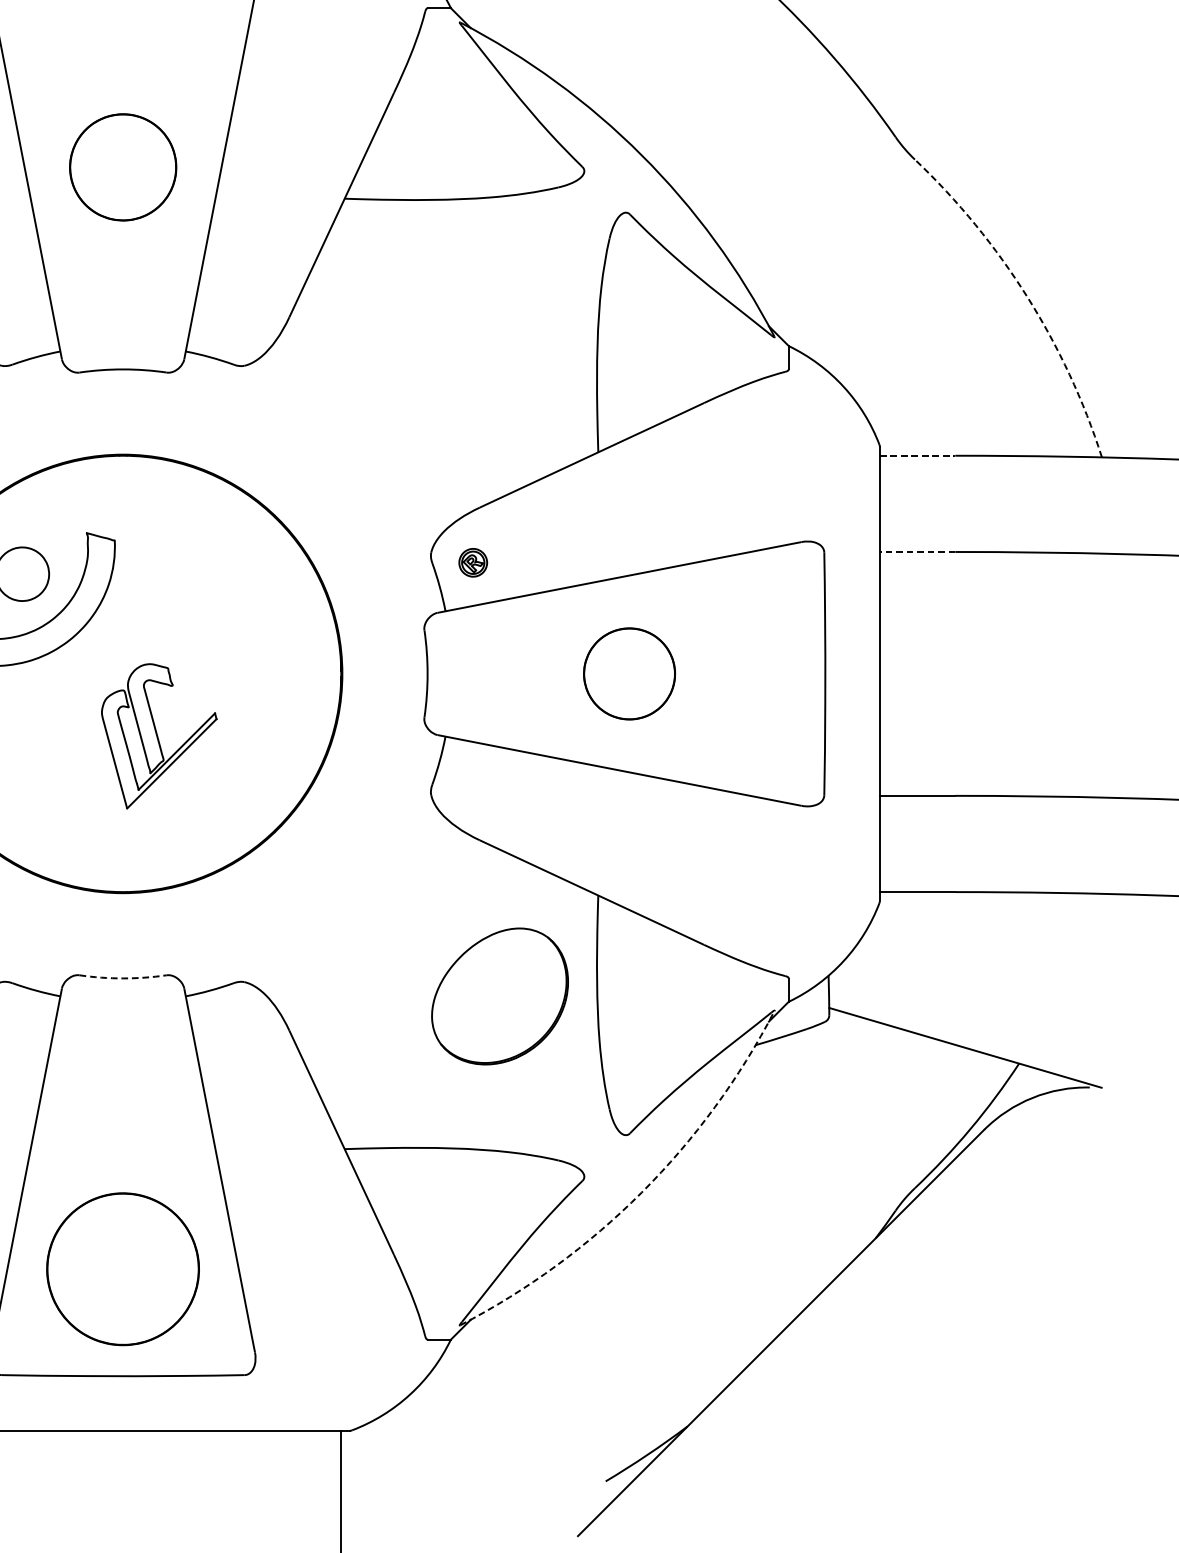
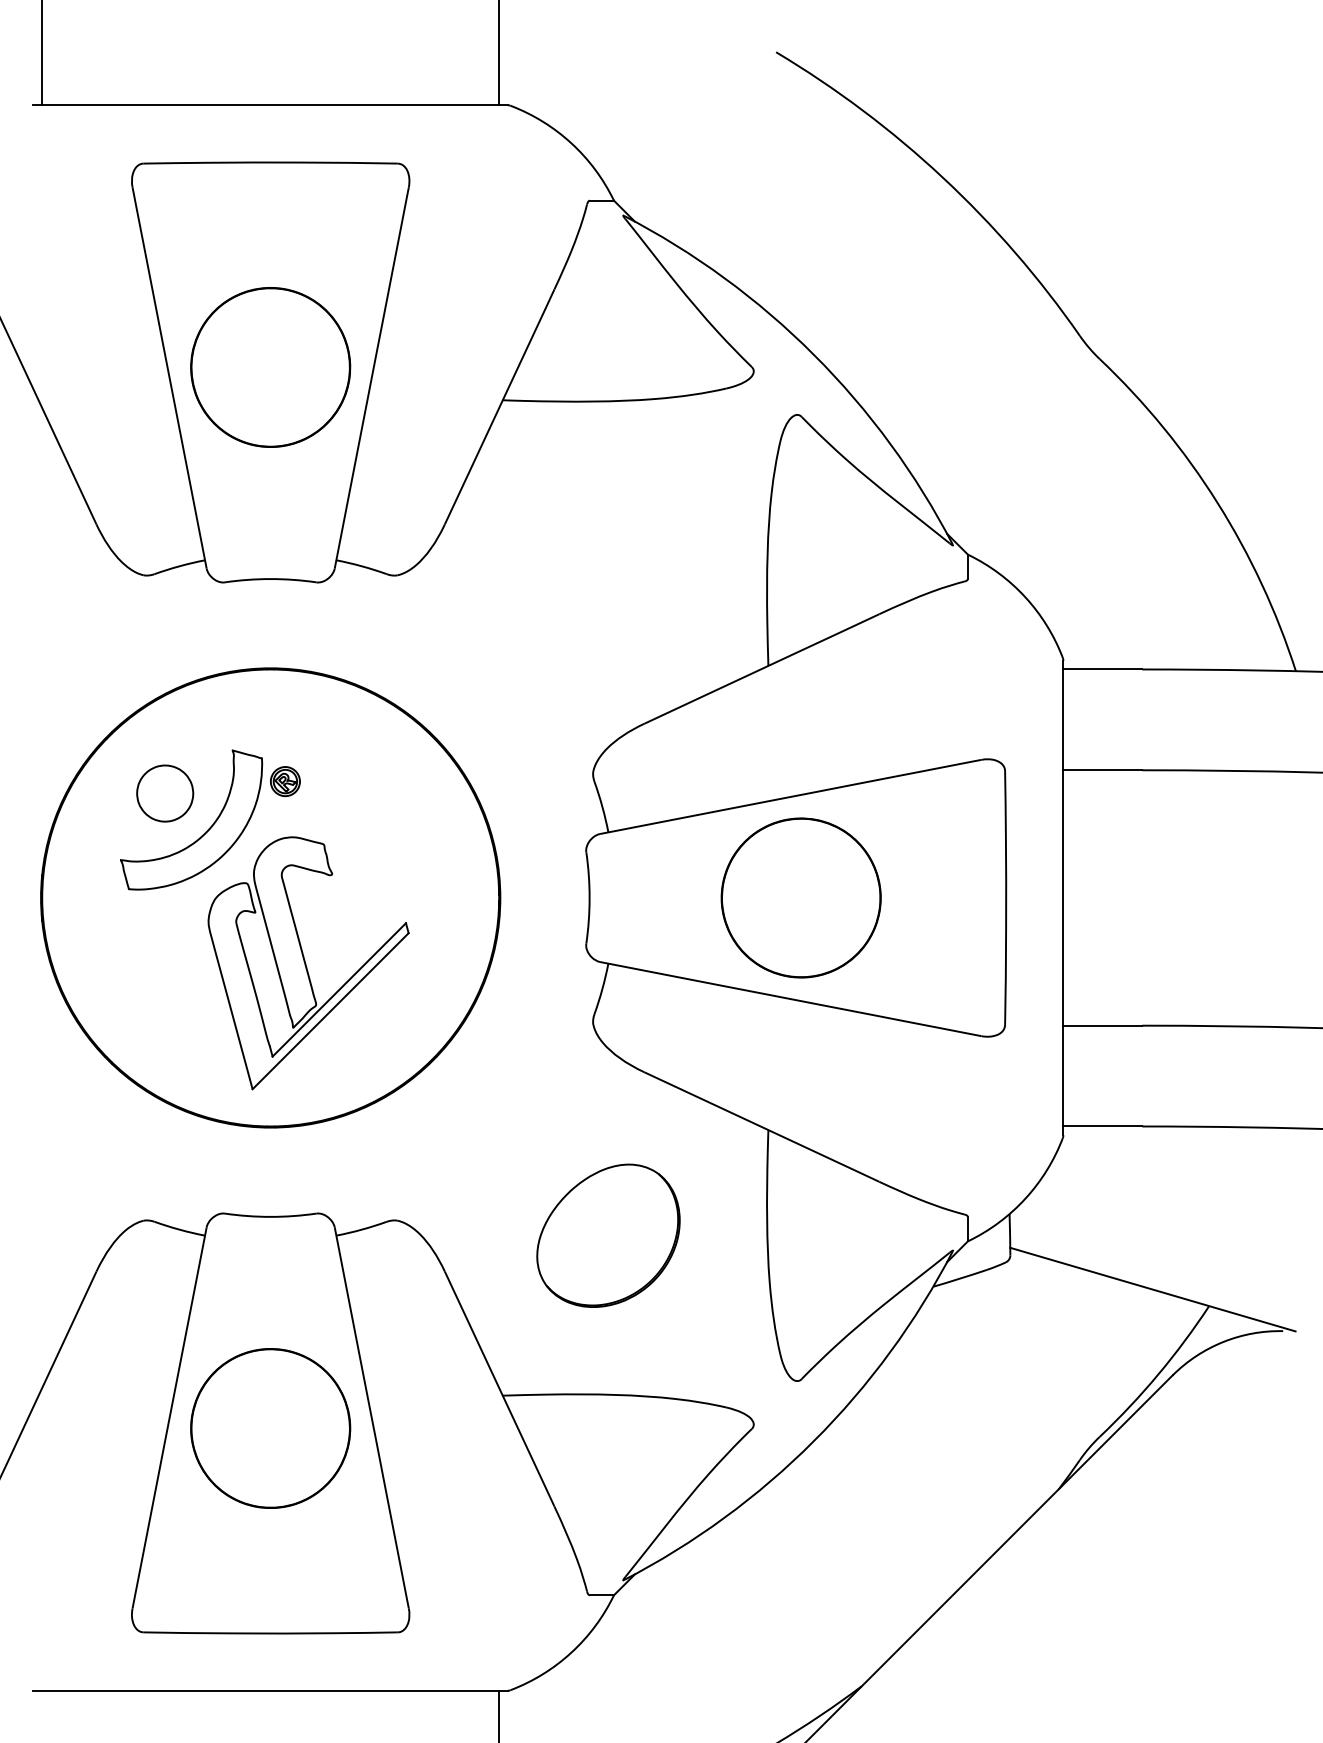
part: (122, 167) -> (270, 367), size x1.43
arc: (1027, 296) -> (1217, 502), dashed -> solid
line: (918, 455) -> (1103, 669), dashed -> solid
line: (917, 552) -> (1102, 770), dashed -> solid
part: (473, 562) -> (285, 781), moved
part: (628, 673) -> (800, 897), size x1.67
part: (159, 736) -> (308, 963), size x1.67
arc: (122, 978) -> (270, 1216), dashed -> solid
part: (500, 996) -> (608, 1235), moved
arc: (641, 1192) -> (813, 1441), dashed -> solid
part: (122, 1269) -> (270, 1428), moved

